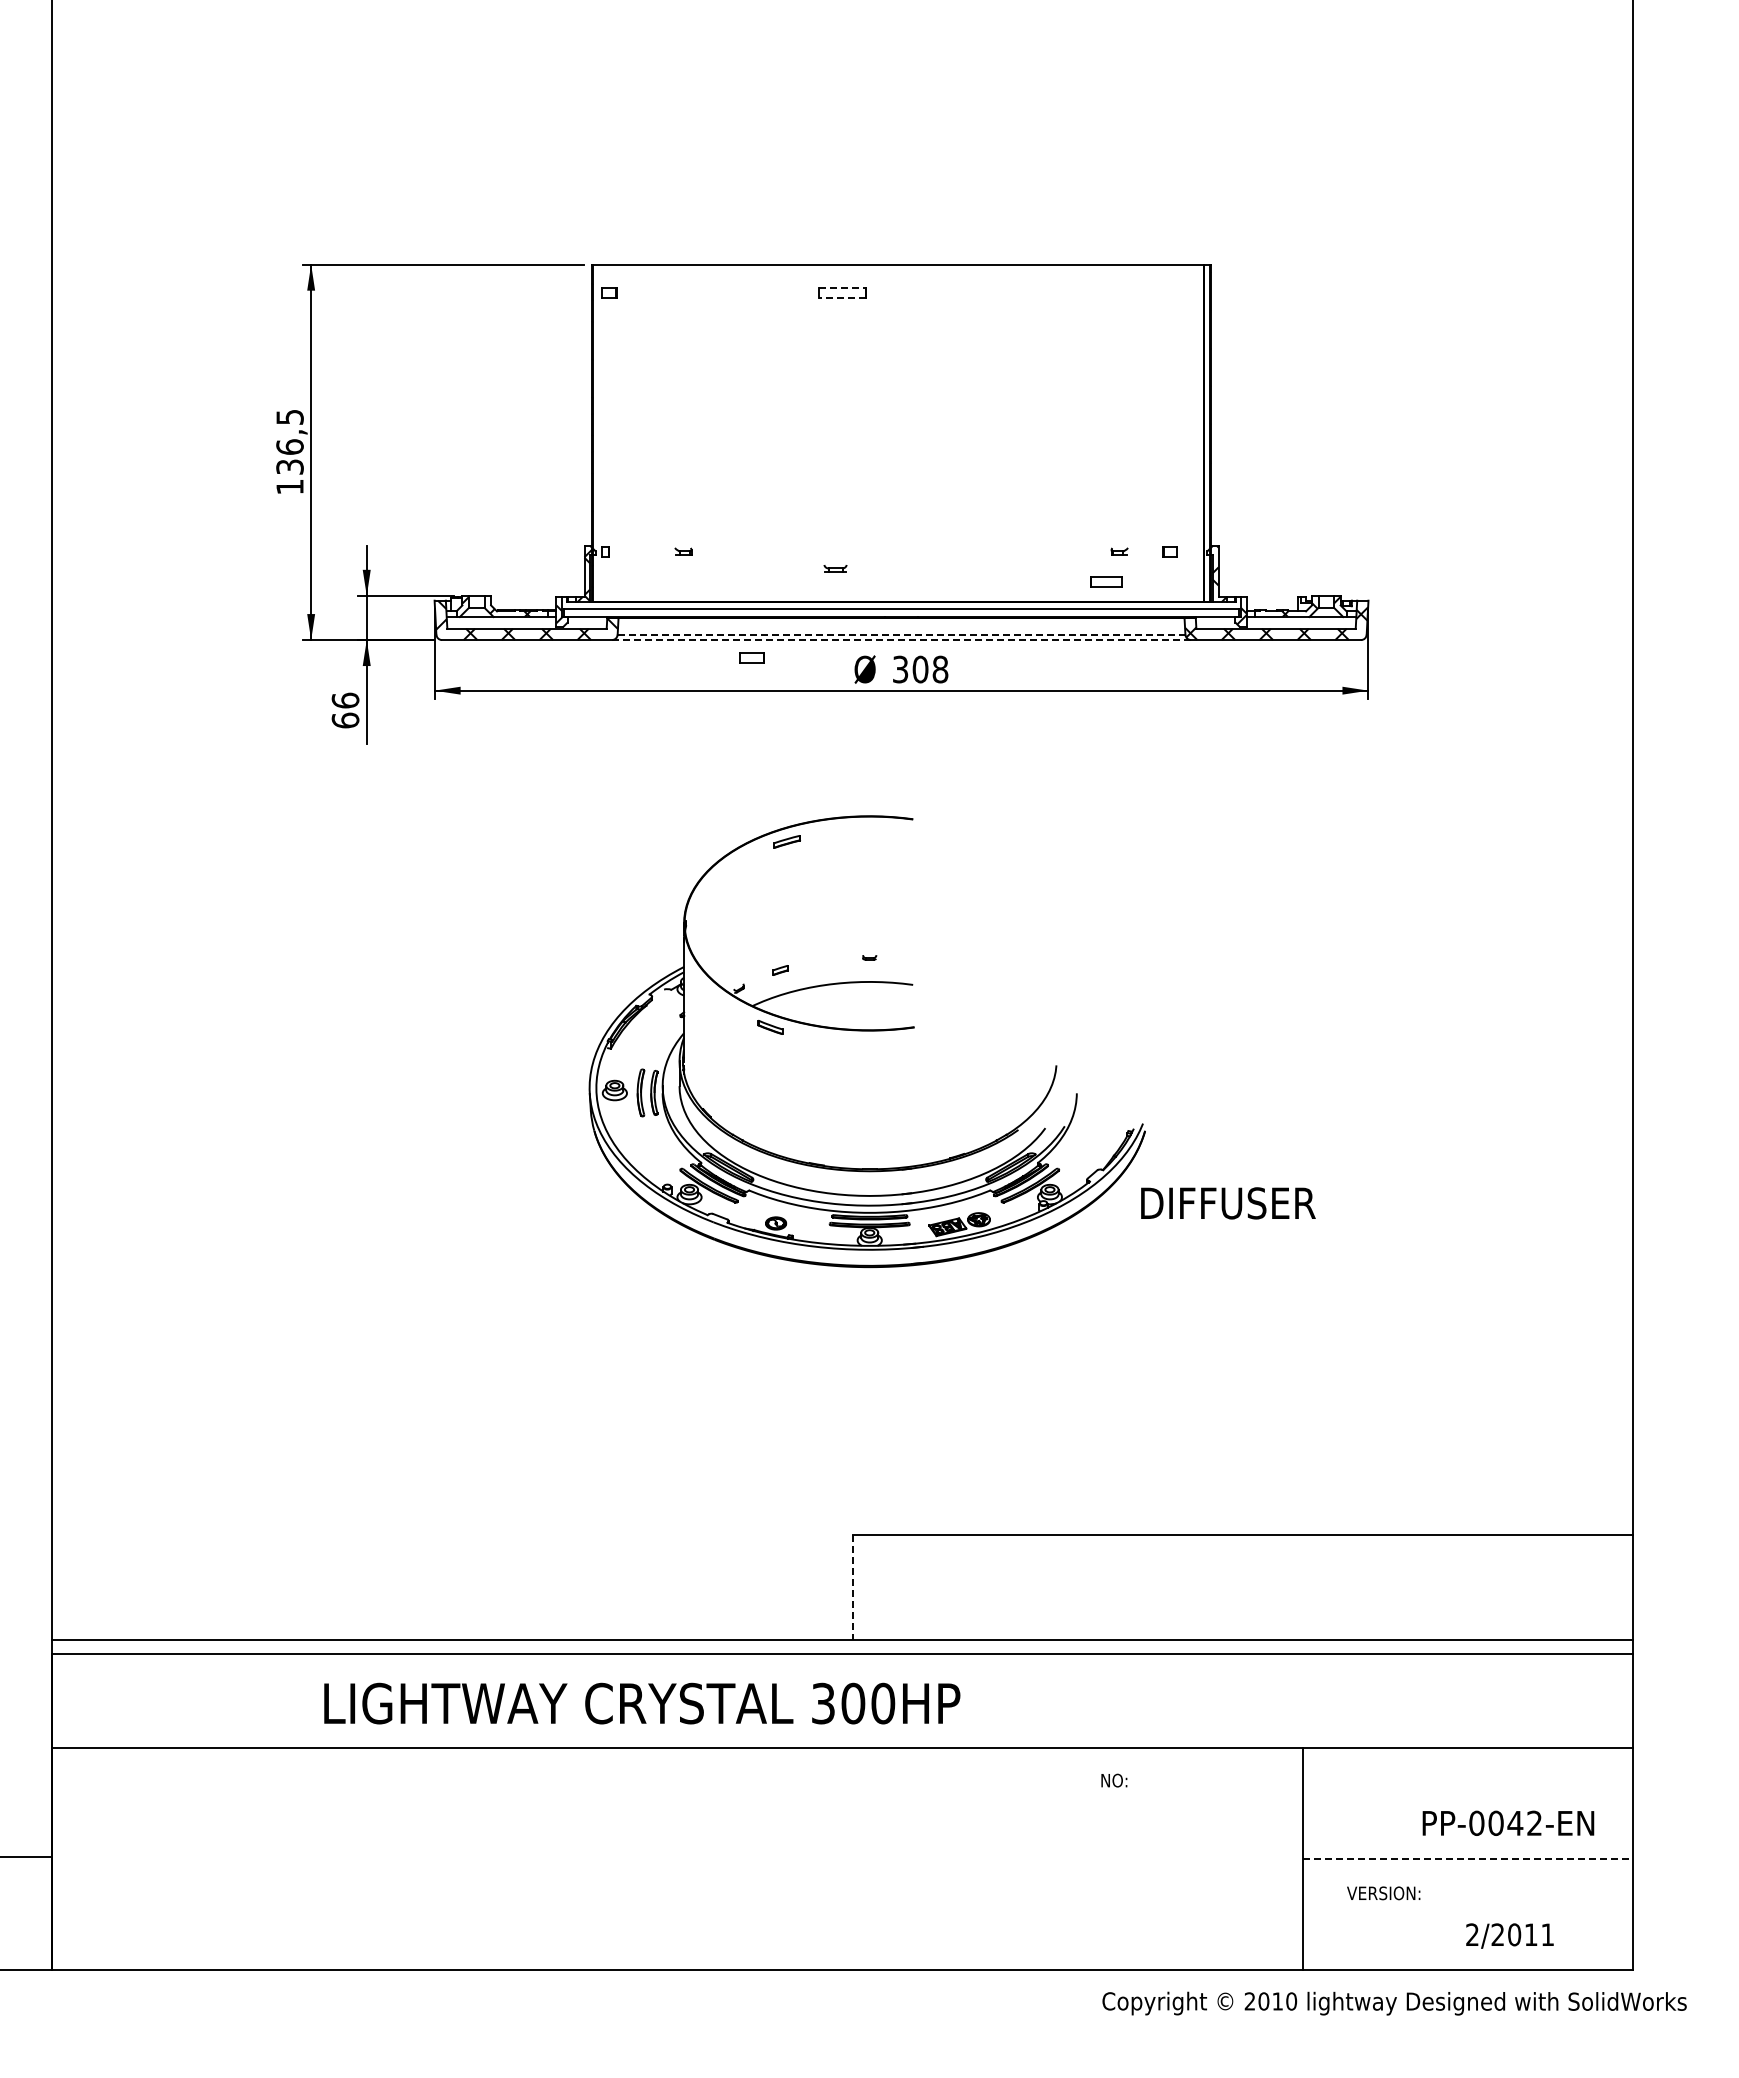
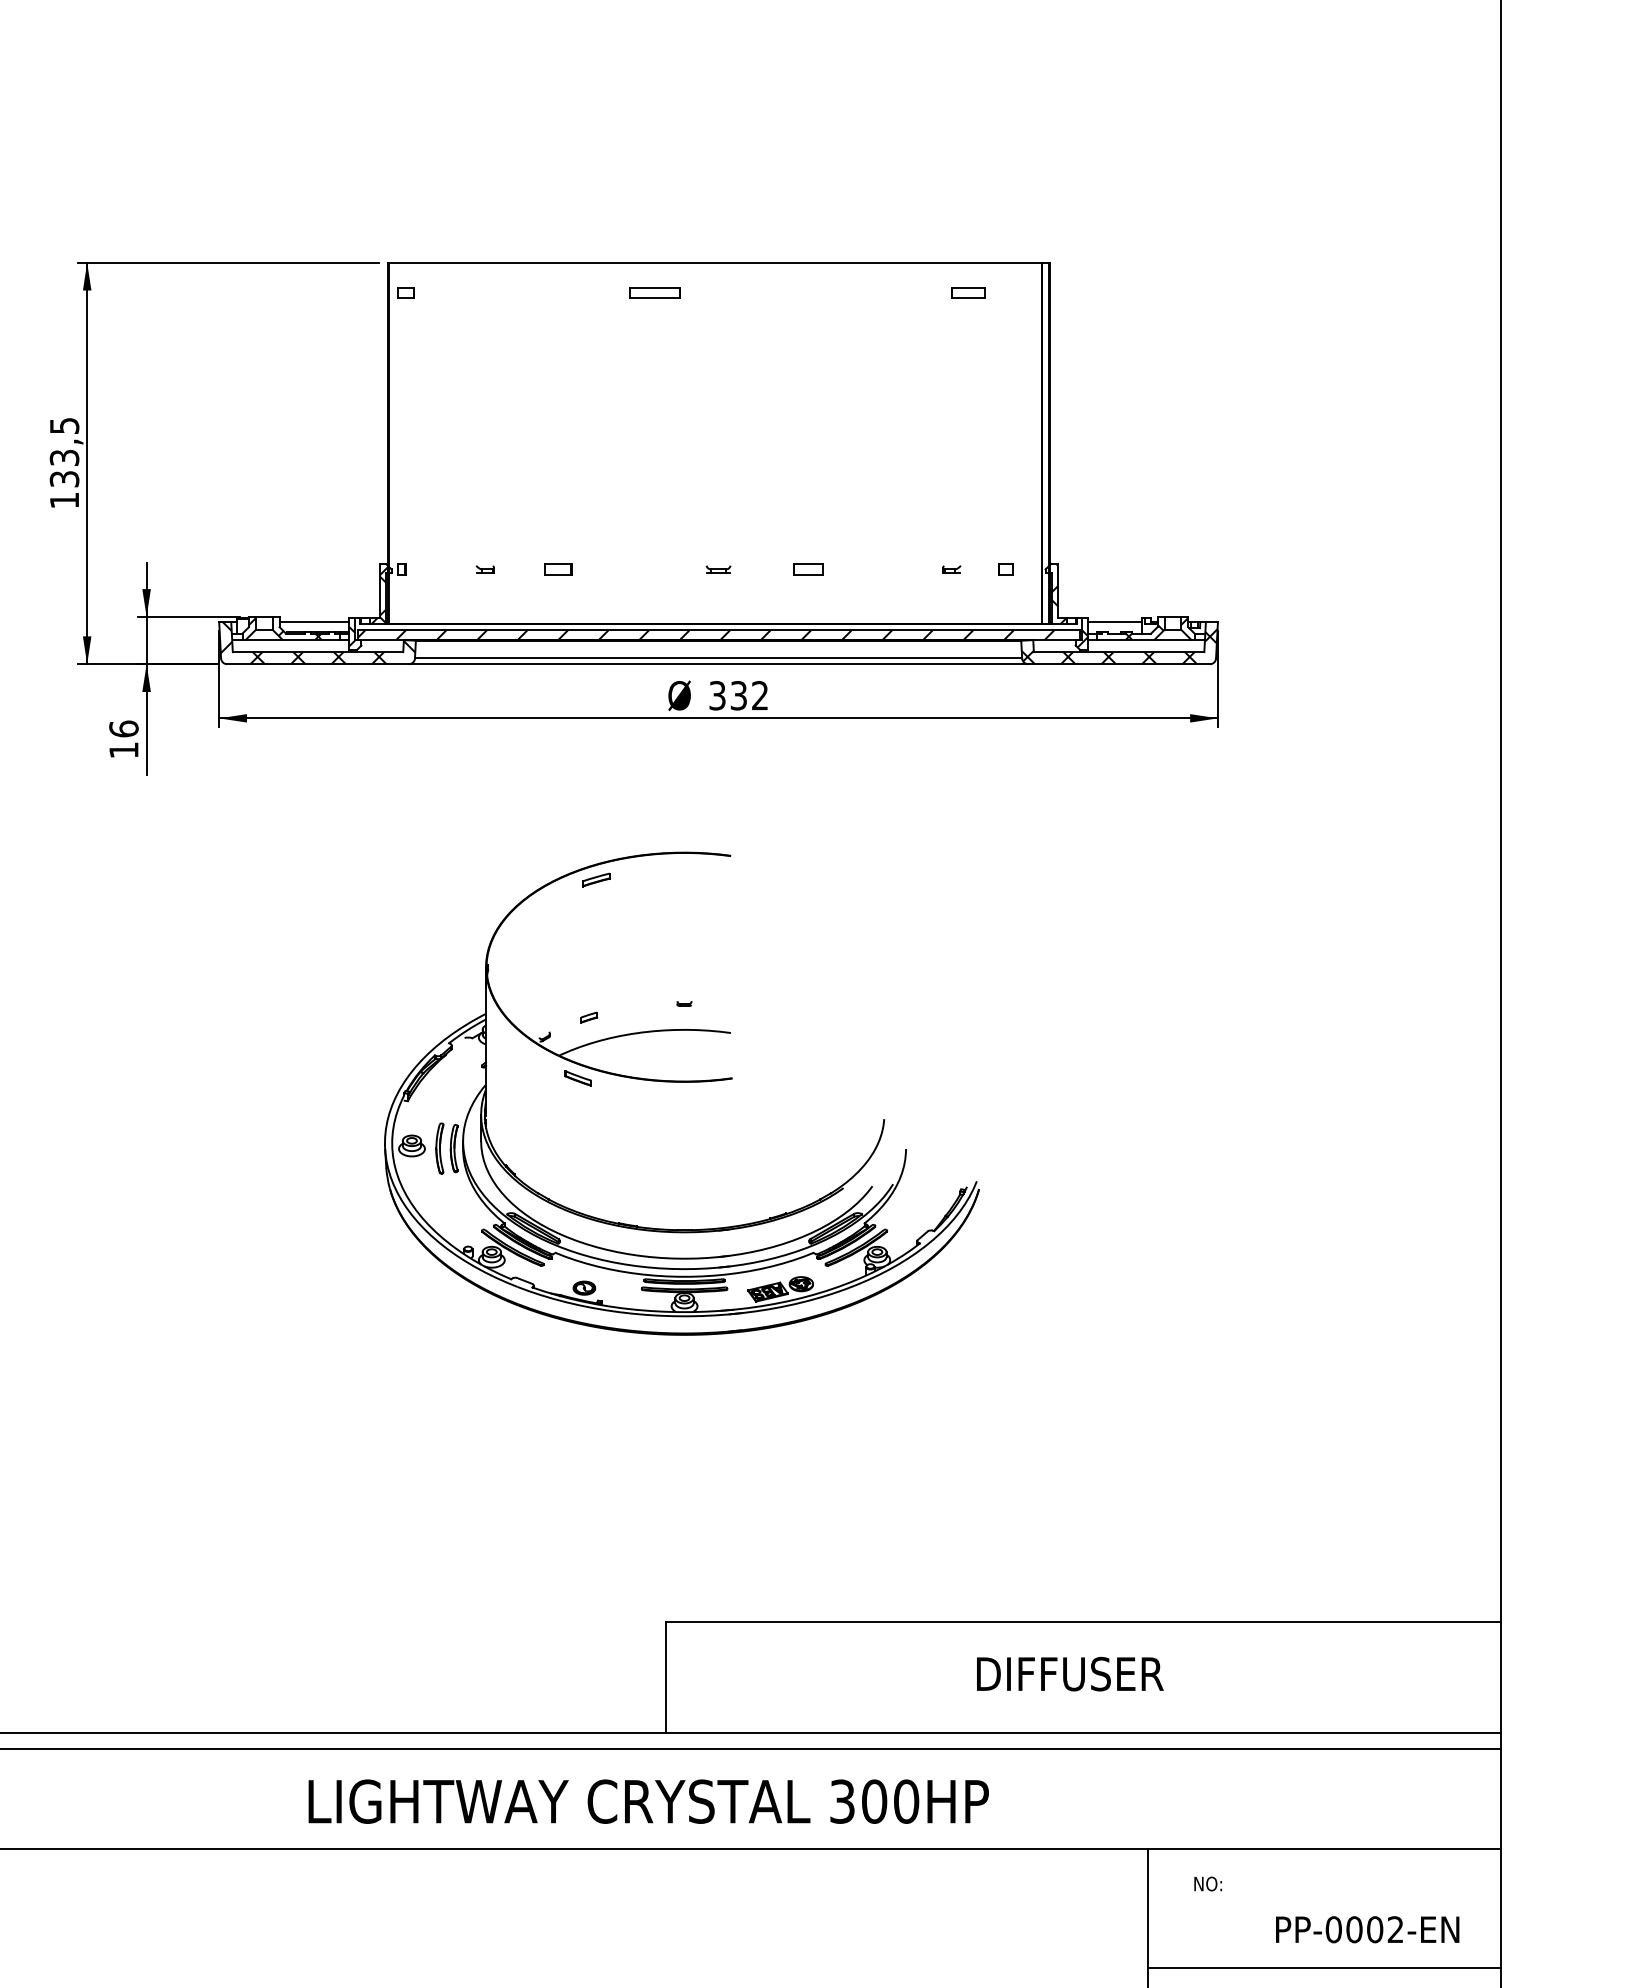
line: (842, 287) -> (655, 287), dashed -> solid
line: (841, 297) -> (654, 297), dashed -> solid
text: (289, 446) -> (63, 457), 136,5 -> 133,5
part: (985, 551) -> (808, 569), added
part: (835, 568) -> (718, 569), moved
part: (1106, 581) -> (968, 292), moved
line: (523, 600) -> (314, 621), added
line: (1271, 600) -> (1114, 621), added
hatch: (889, 612) -> (705, 634), added
line: (901, 634) -> (718, 658), dashed -> solid
line: (901, 640) -> (718, 664), dashed -> solid
part: (751, 657) -> (558, 569), moved
text: (930, 669) -> (749, 695), 308 -> 332
text: (345, 720) -> (123, 750), 66 -> 16
text: (1228, 1203) -> (1070, 1674), moved
line: (852, 1588) -> (666, 1678), dashed -> solid
text: (642, 1703) -> (649, 1801), moved
text: (1114, 1780) -> (1208, 1883), moved
text: (1515, 1822) -> (1375, 1928), PP-0042-EN -> PP-0002-EN
line: (1468, 1858) -> (1324, 1967), dashed -> solid

